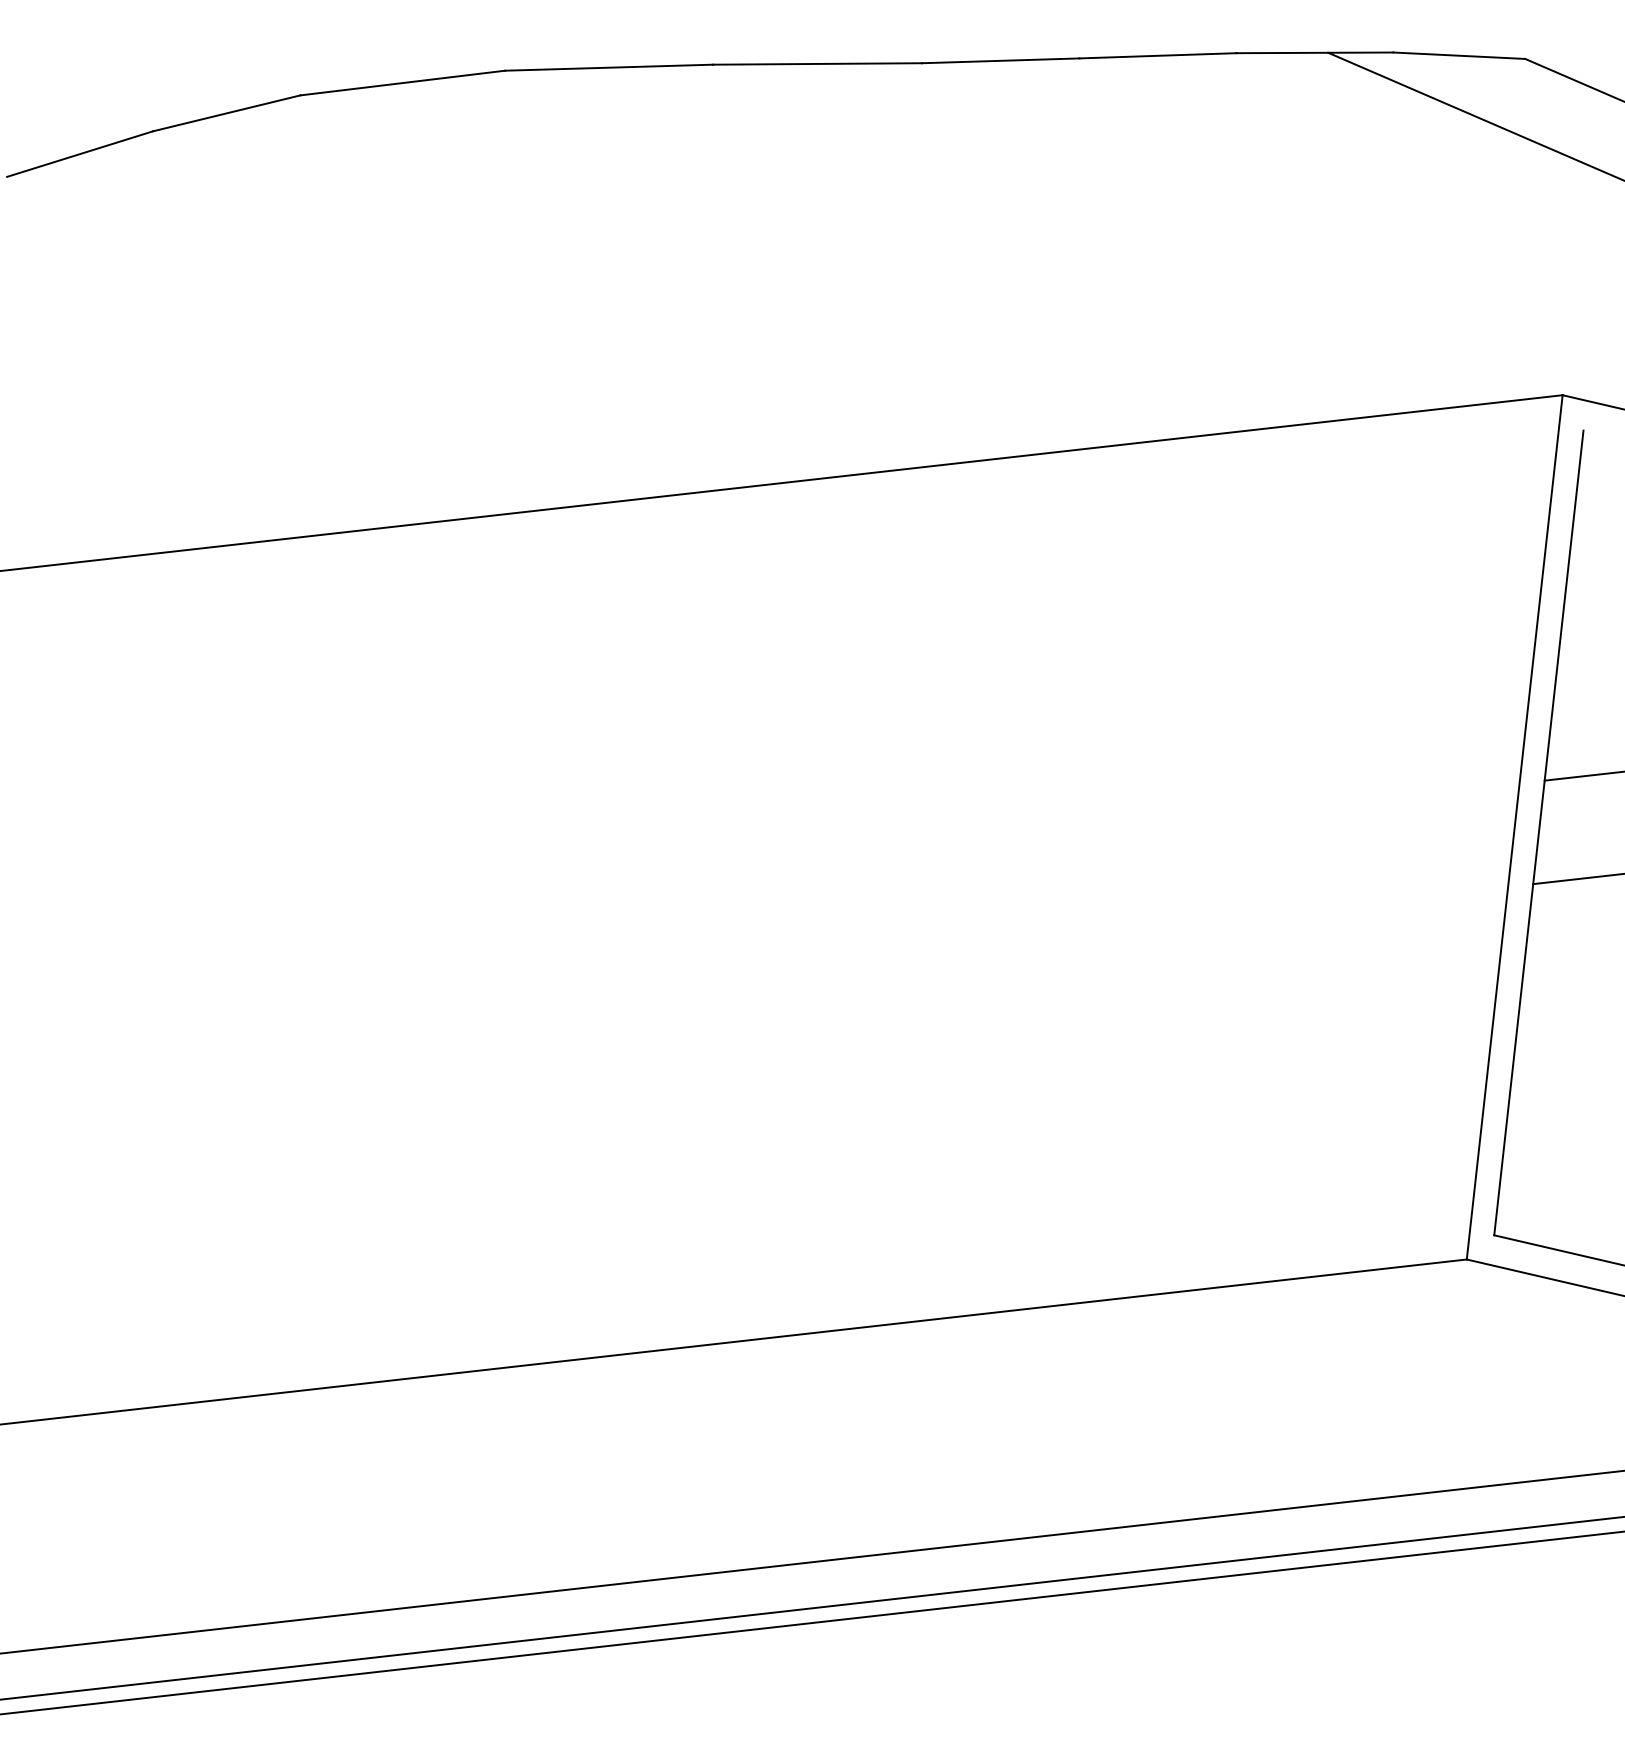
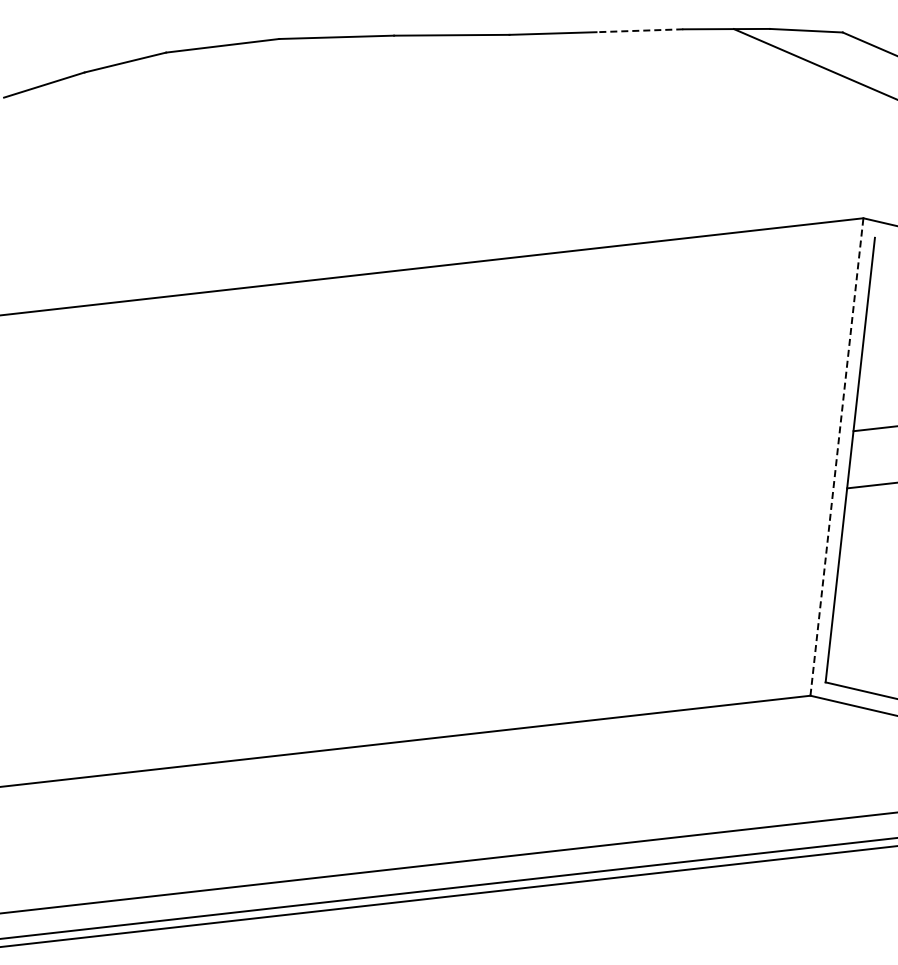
line: (1157, 55) -> (639, 30), solid -> dashed
line: (1515, 826) -> (837, 456), solid -> dashed

